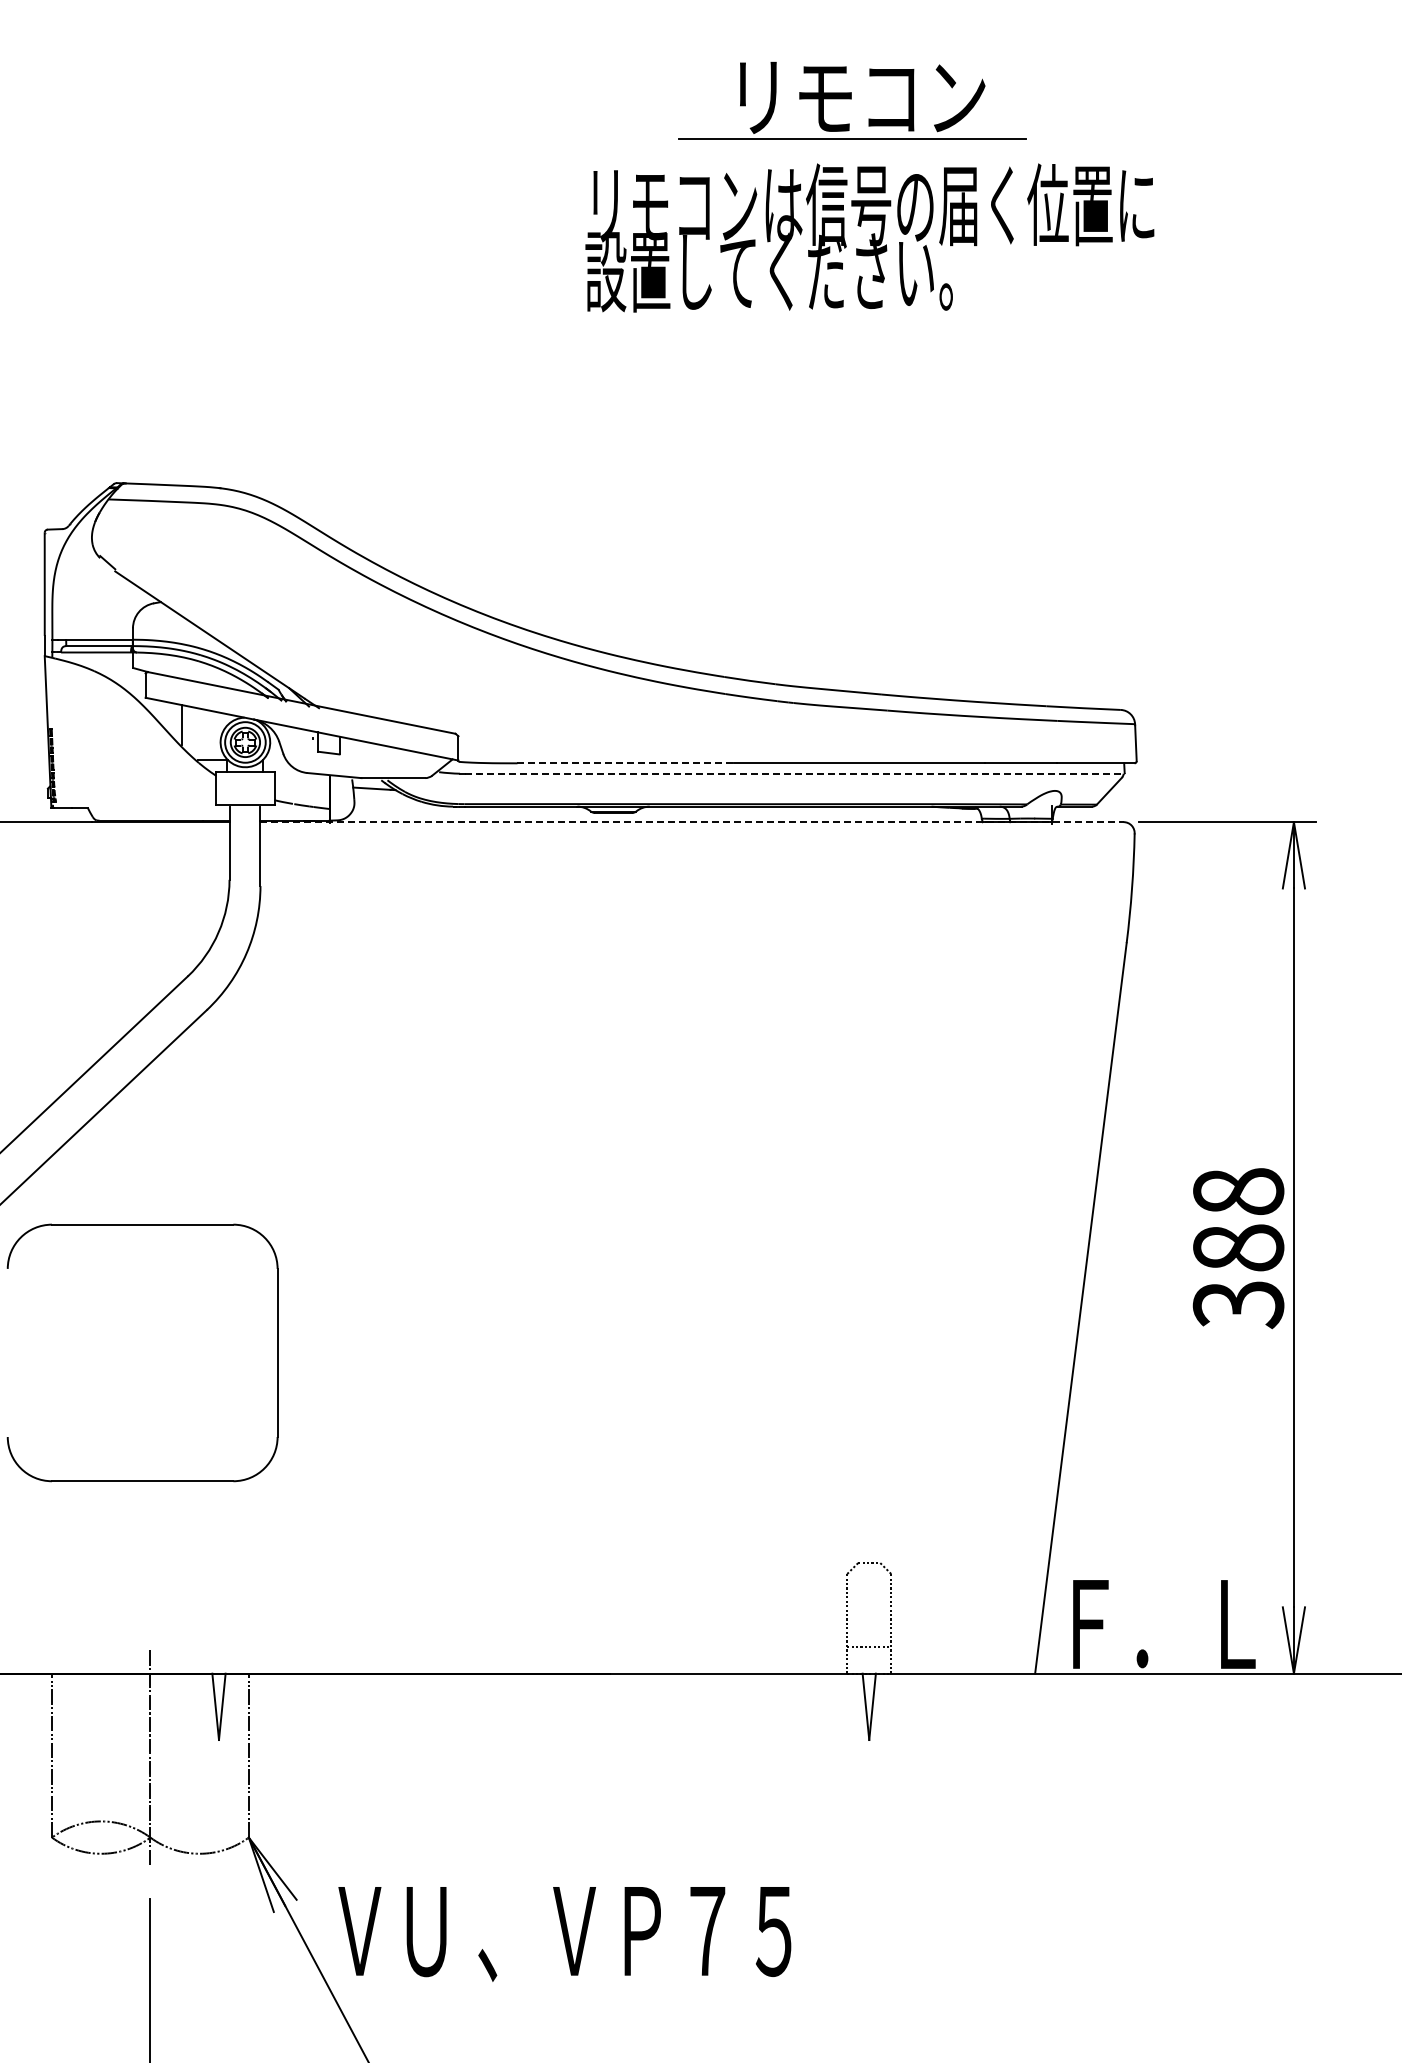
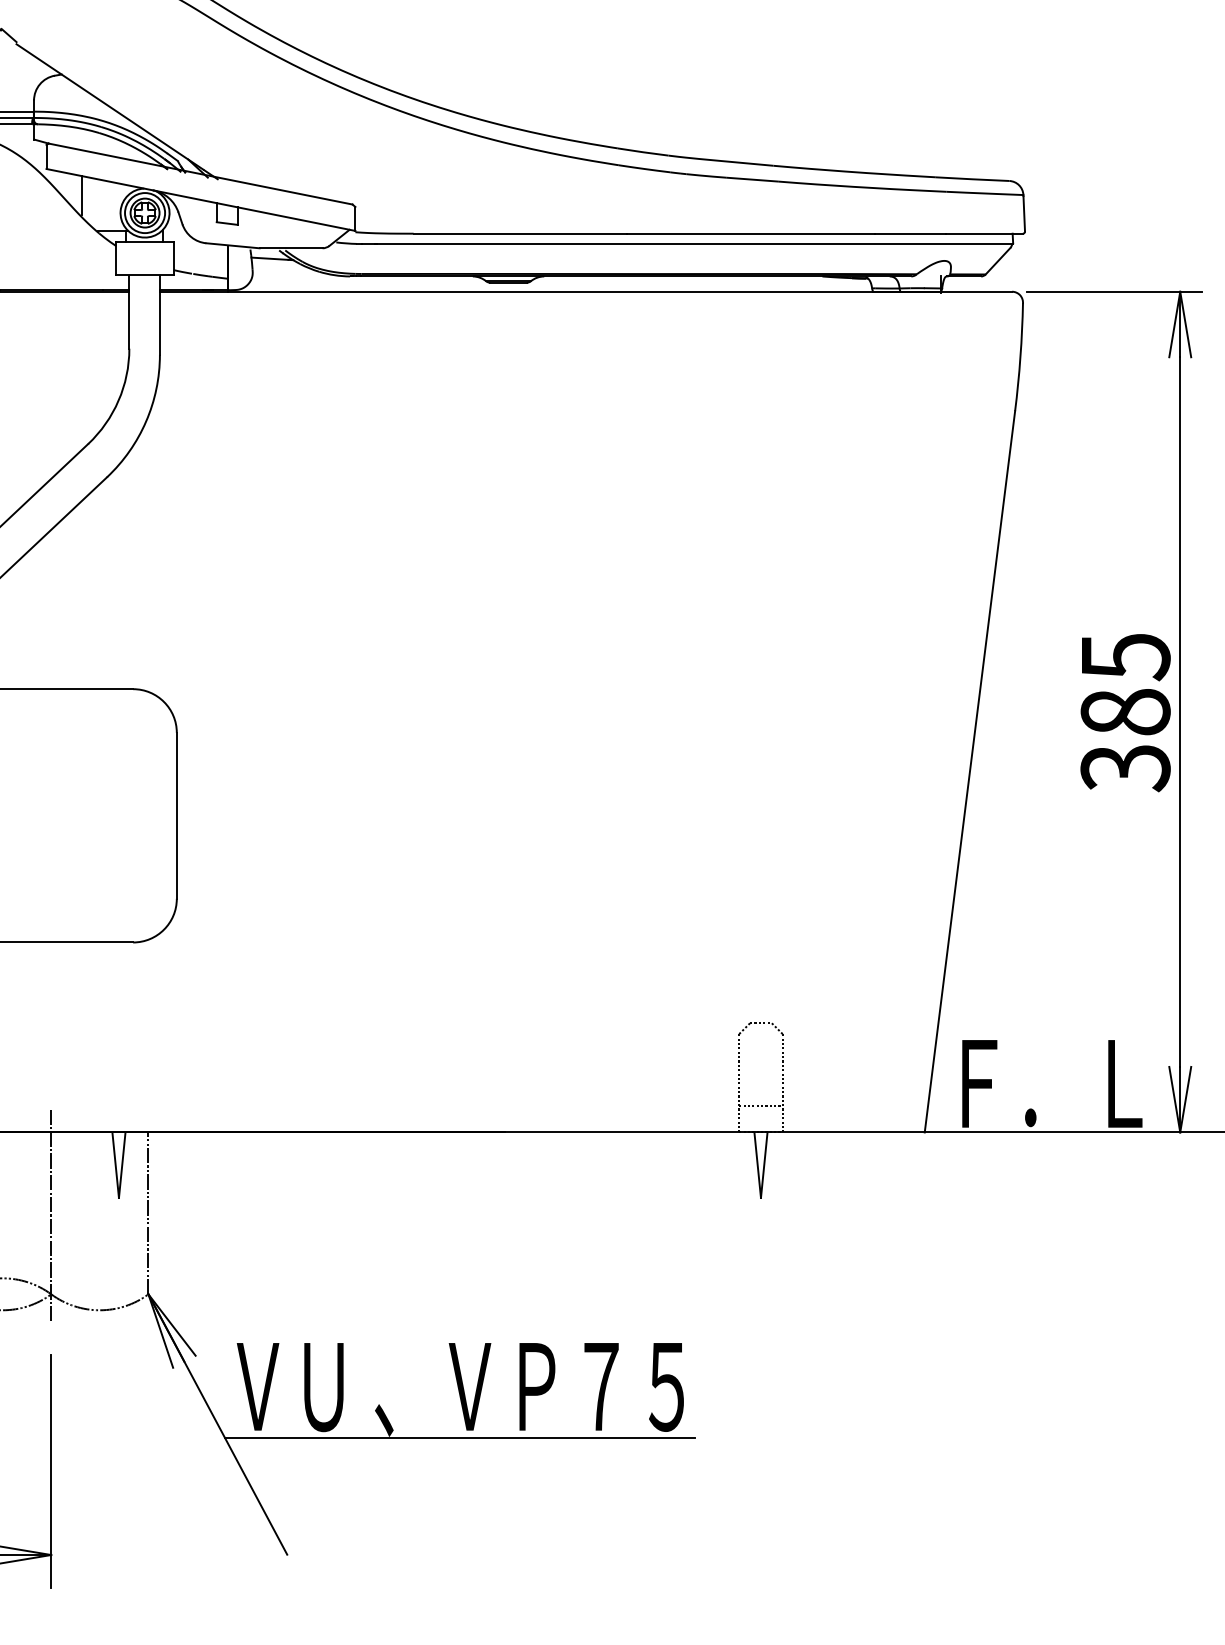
line: (626, 763) -> (521, 233), dashed -> solid
line: (794, 773) -> (687, 243), dashed -> solid
line: (692, 822) -> (586, 292), dashed -> solid
text: (1238, 1192) -> (1125, 657), 388 -> 385
line: (564, 1983) -> (460, 1438), added

